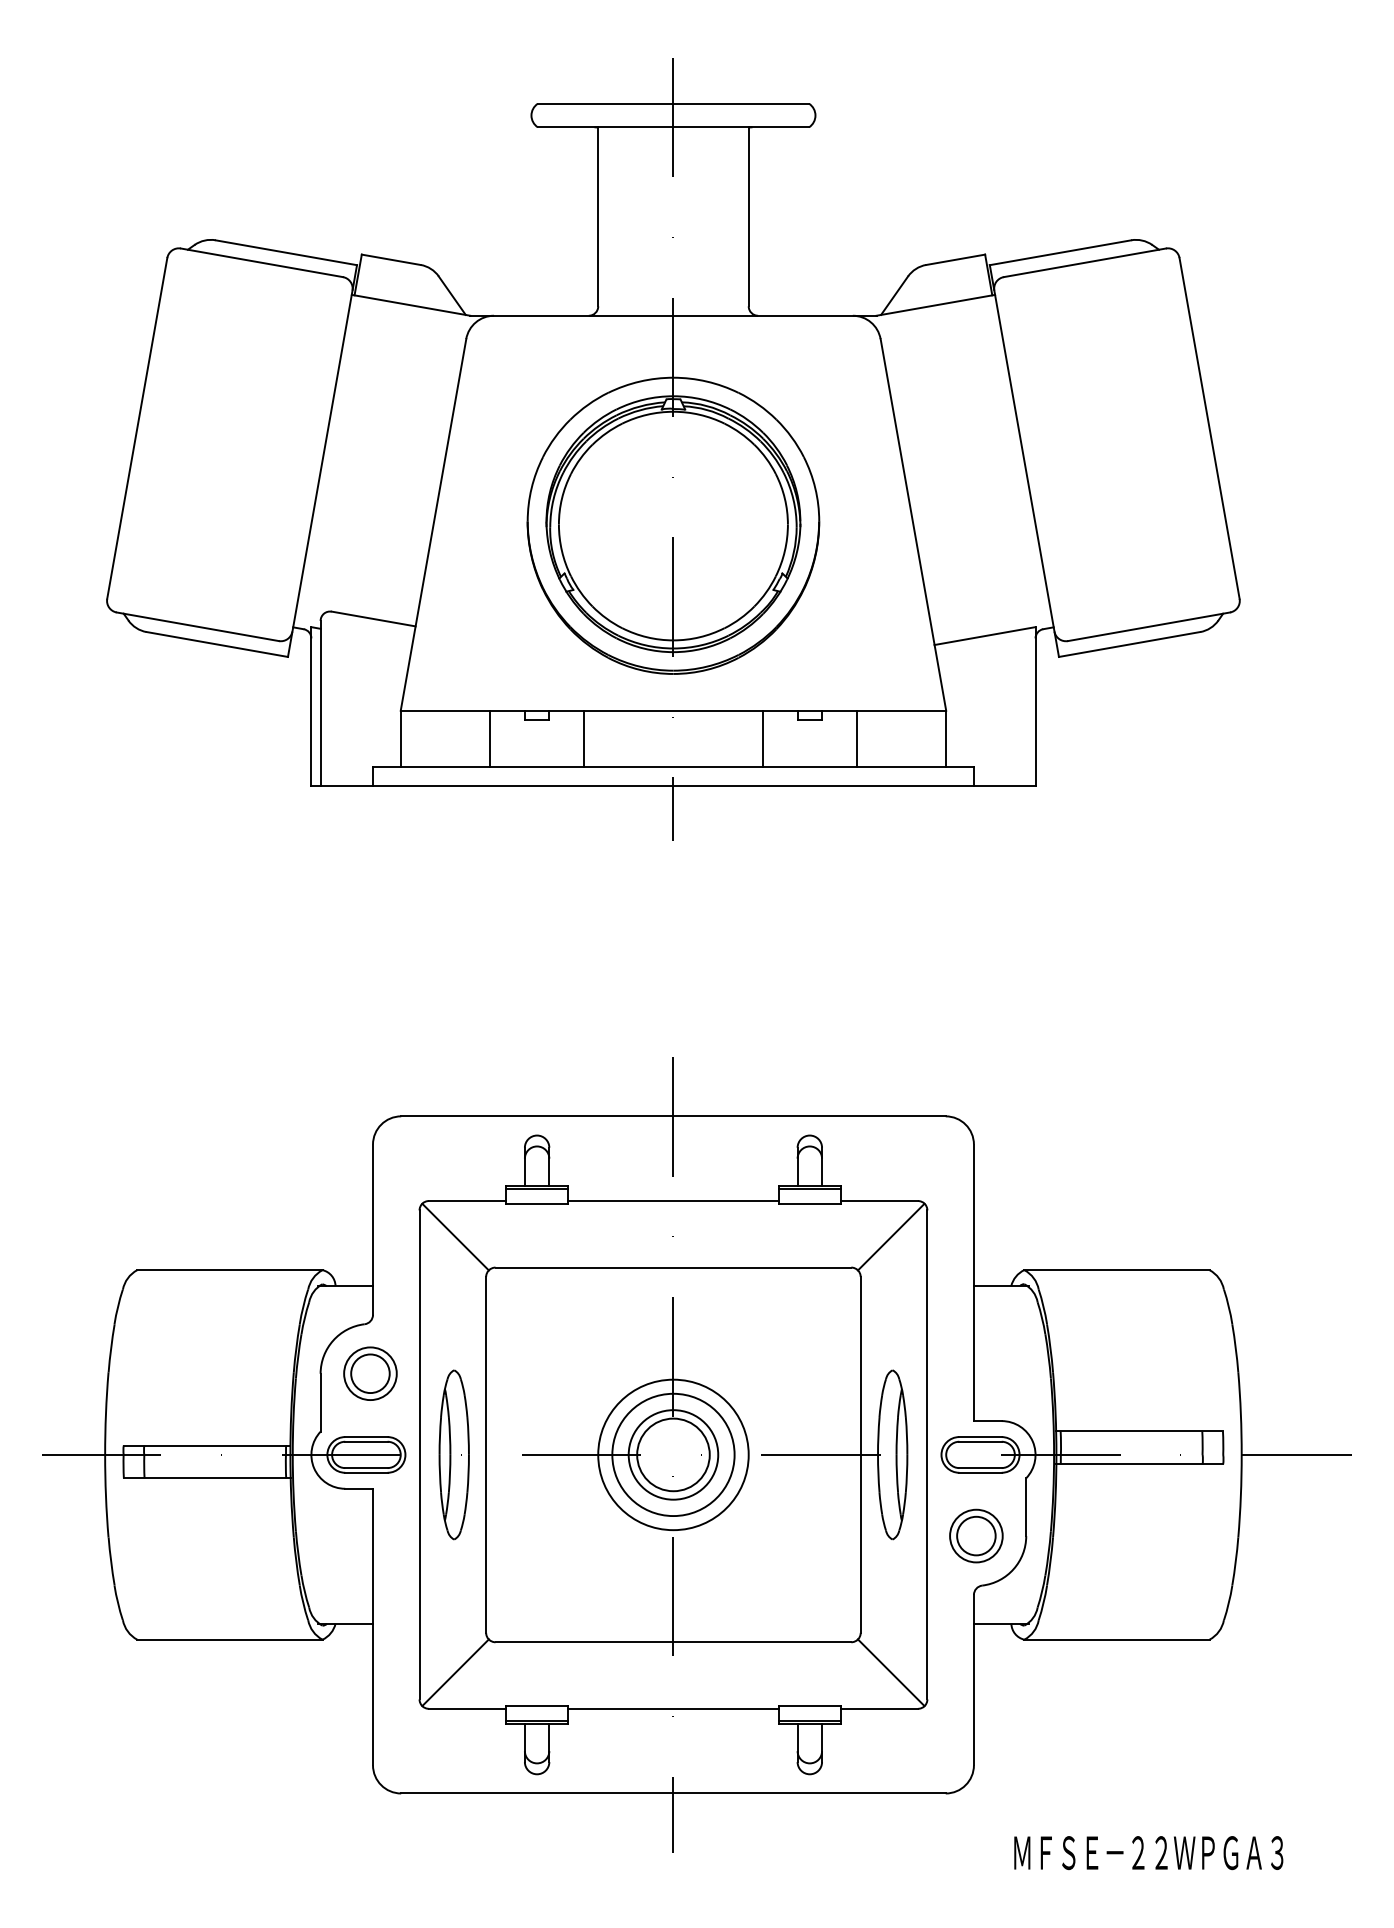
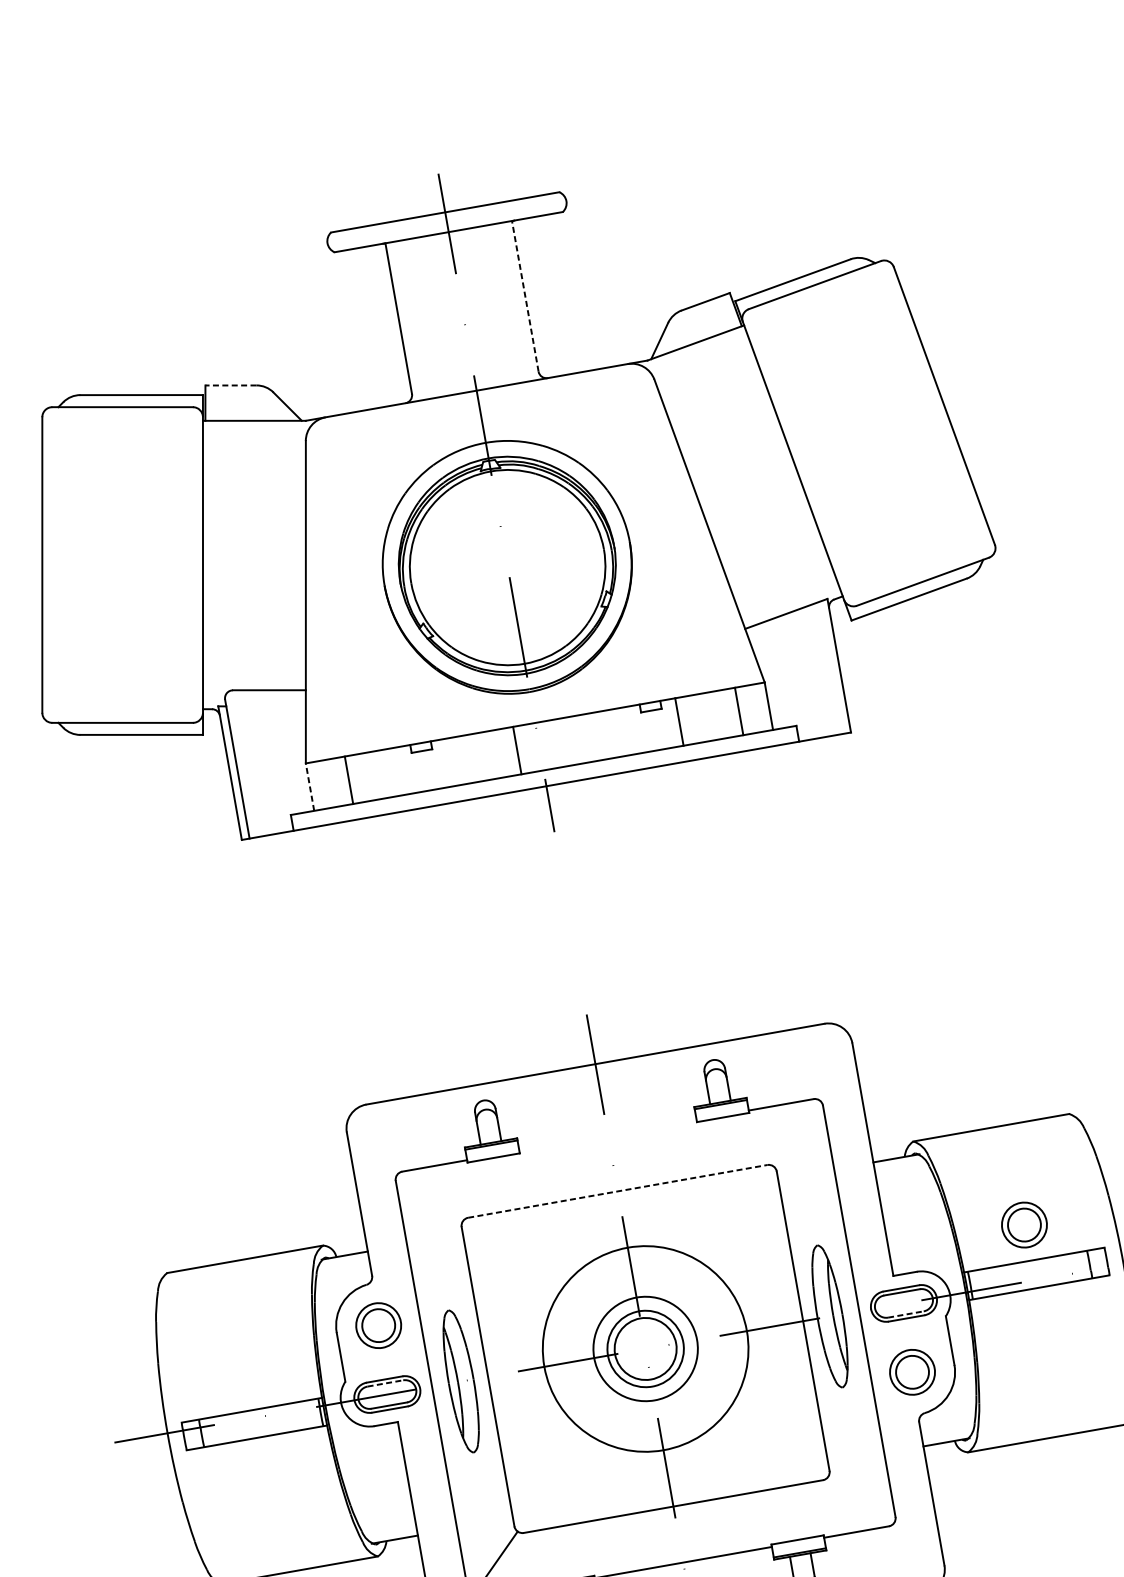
line: (748, 216) -> (525, 296), solid -> dashed
line: (391, 259) -> (231, 385), solid -> dashed
line: (400, 738) -> (309, 786), solid -> dashed
line: (490, 738) -> (349, 779), moved
line: (584, 738) -> (517, 750), moved
line: (762, 738) -> (679, 721), moved
line: (856, 738) -> (738, 711), moved
line: (673, 1201) -> (608, 1135), removed
line: (455, 1236) -> (429, 1197), removed
line: (890, 1236) -> (795, 1133), removed
line: (673, 1267) -> (617, 1191), solid -> dashed
part: (1135, 1388) -> (1024, 1224), added
line: (366, 1441) -> (385, 1383), solid -> dashed
circle: (673, 1454) -> (645, 1348), size x1.6
line: (981, 1468) -> (906, 1314), solid -> dashed
line: (890, 1672) -> (860, 1499), removed

